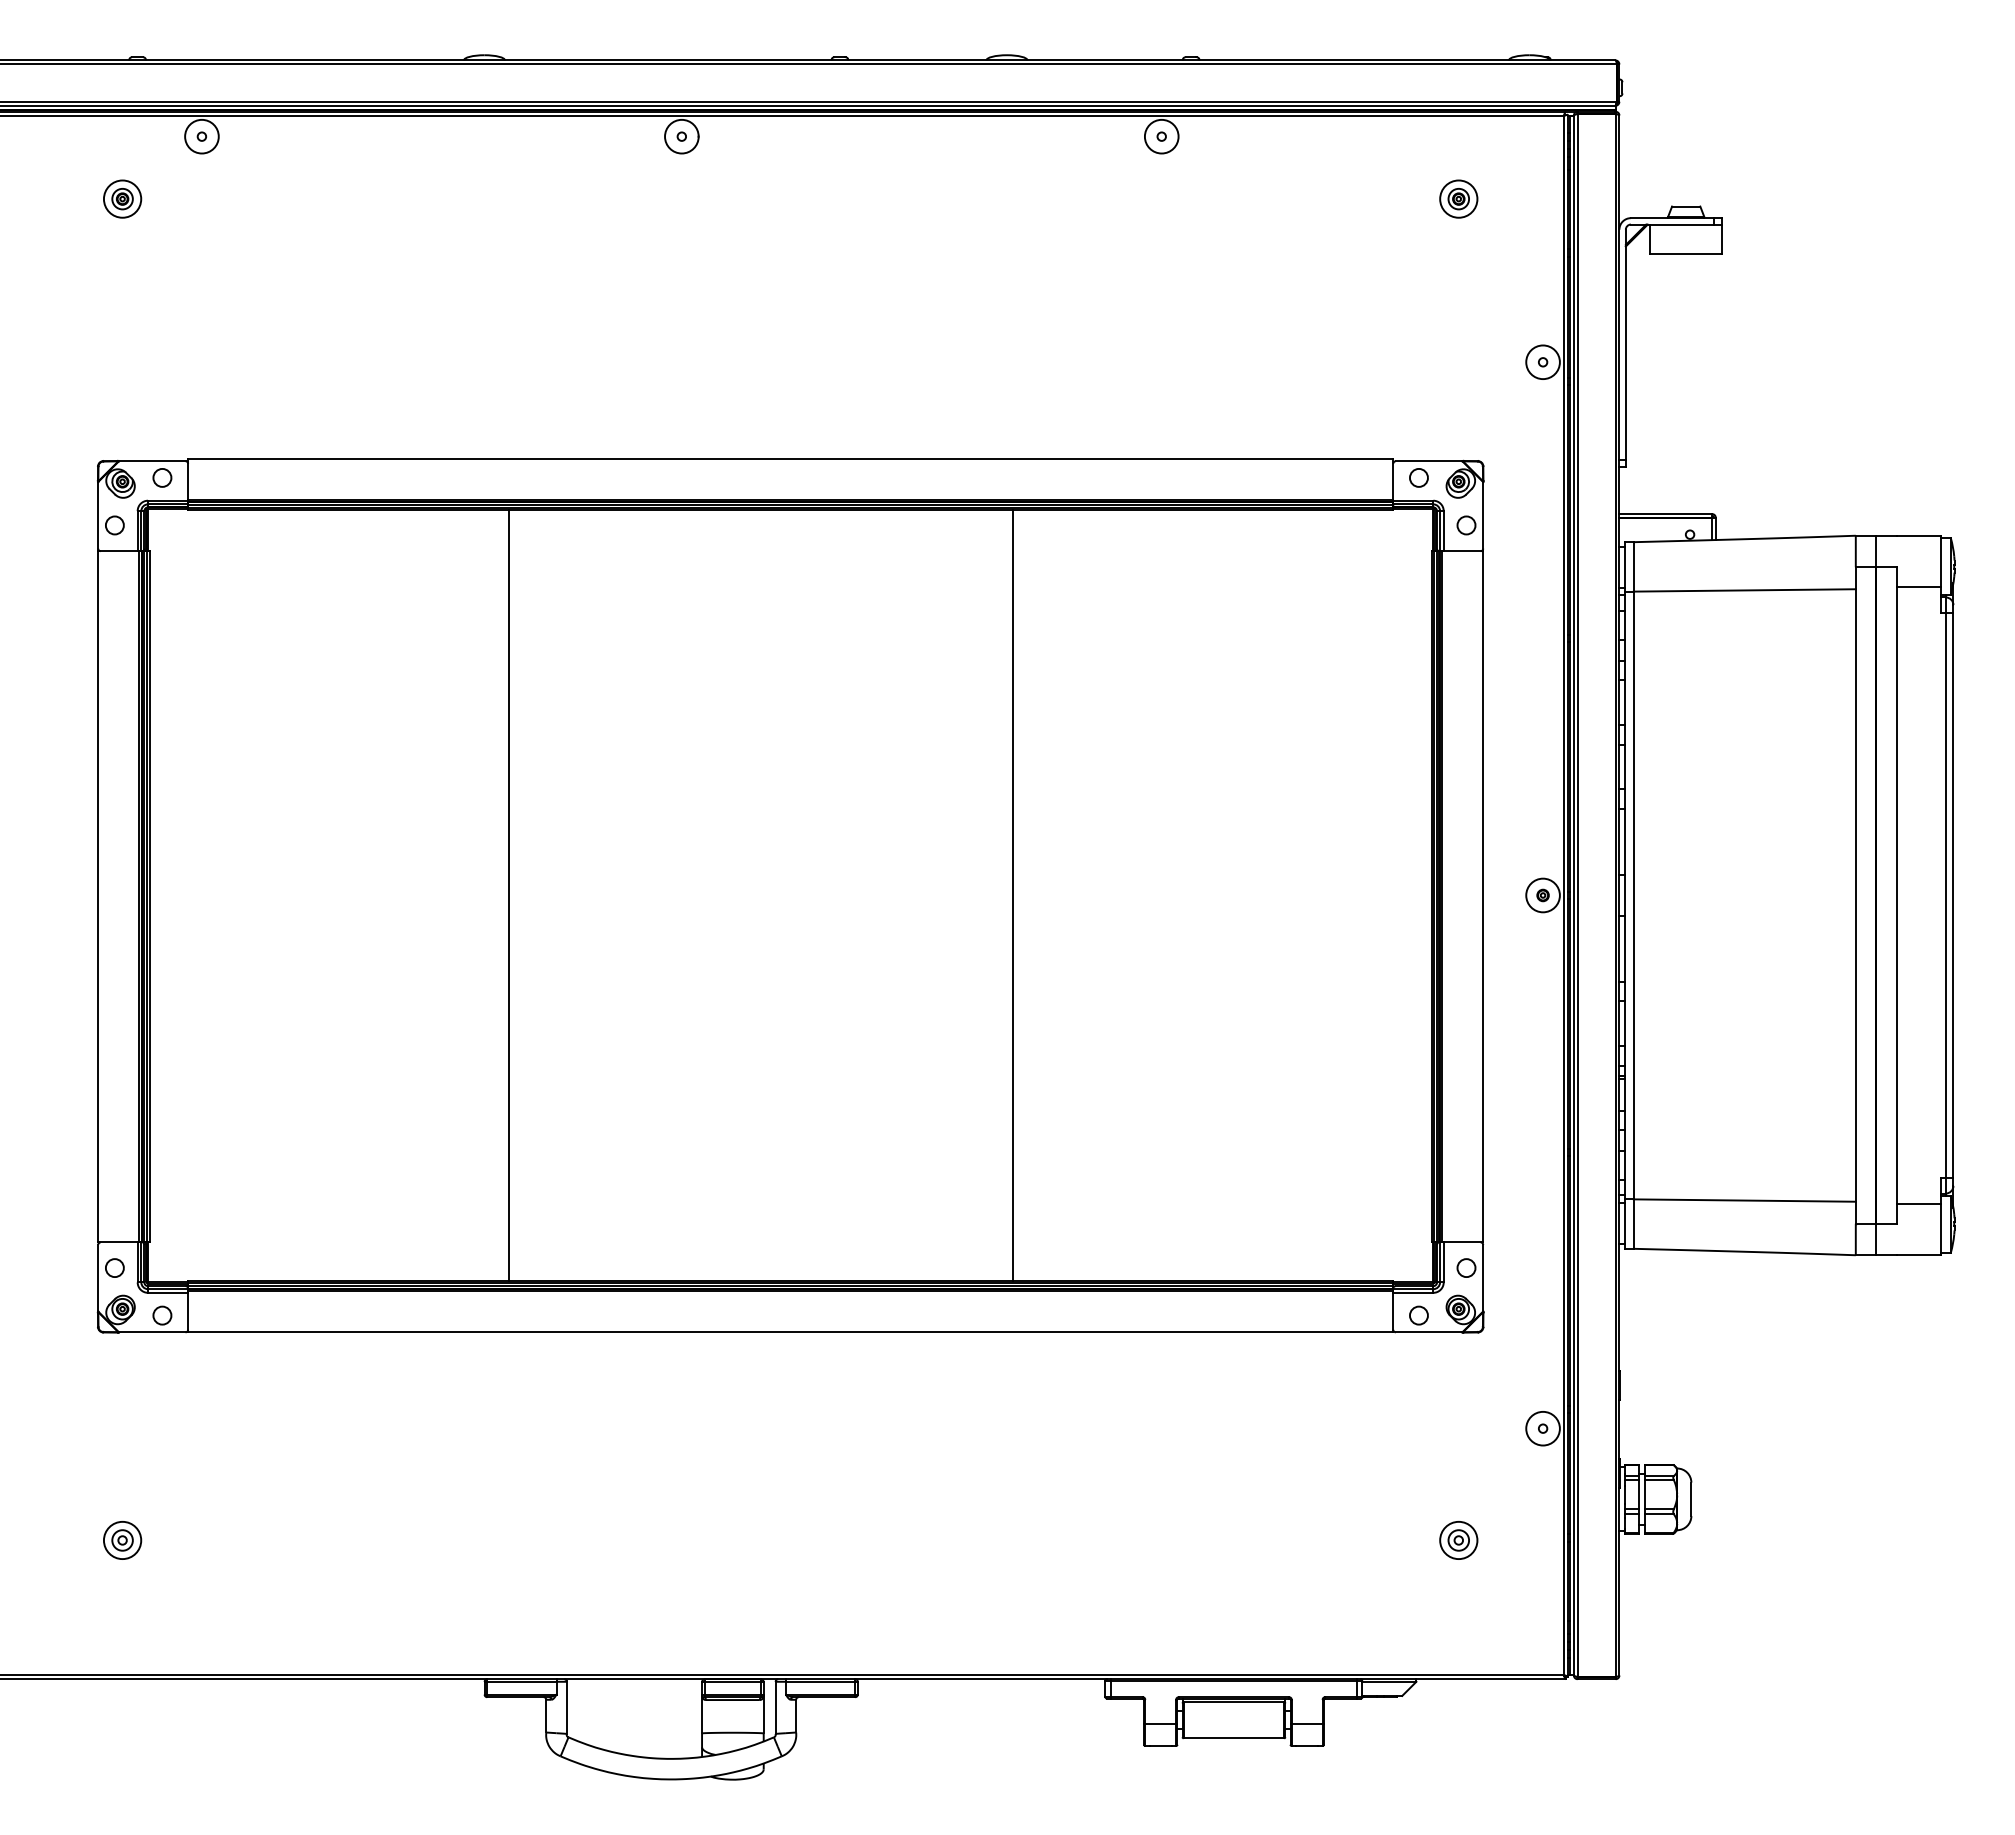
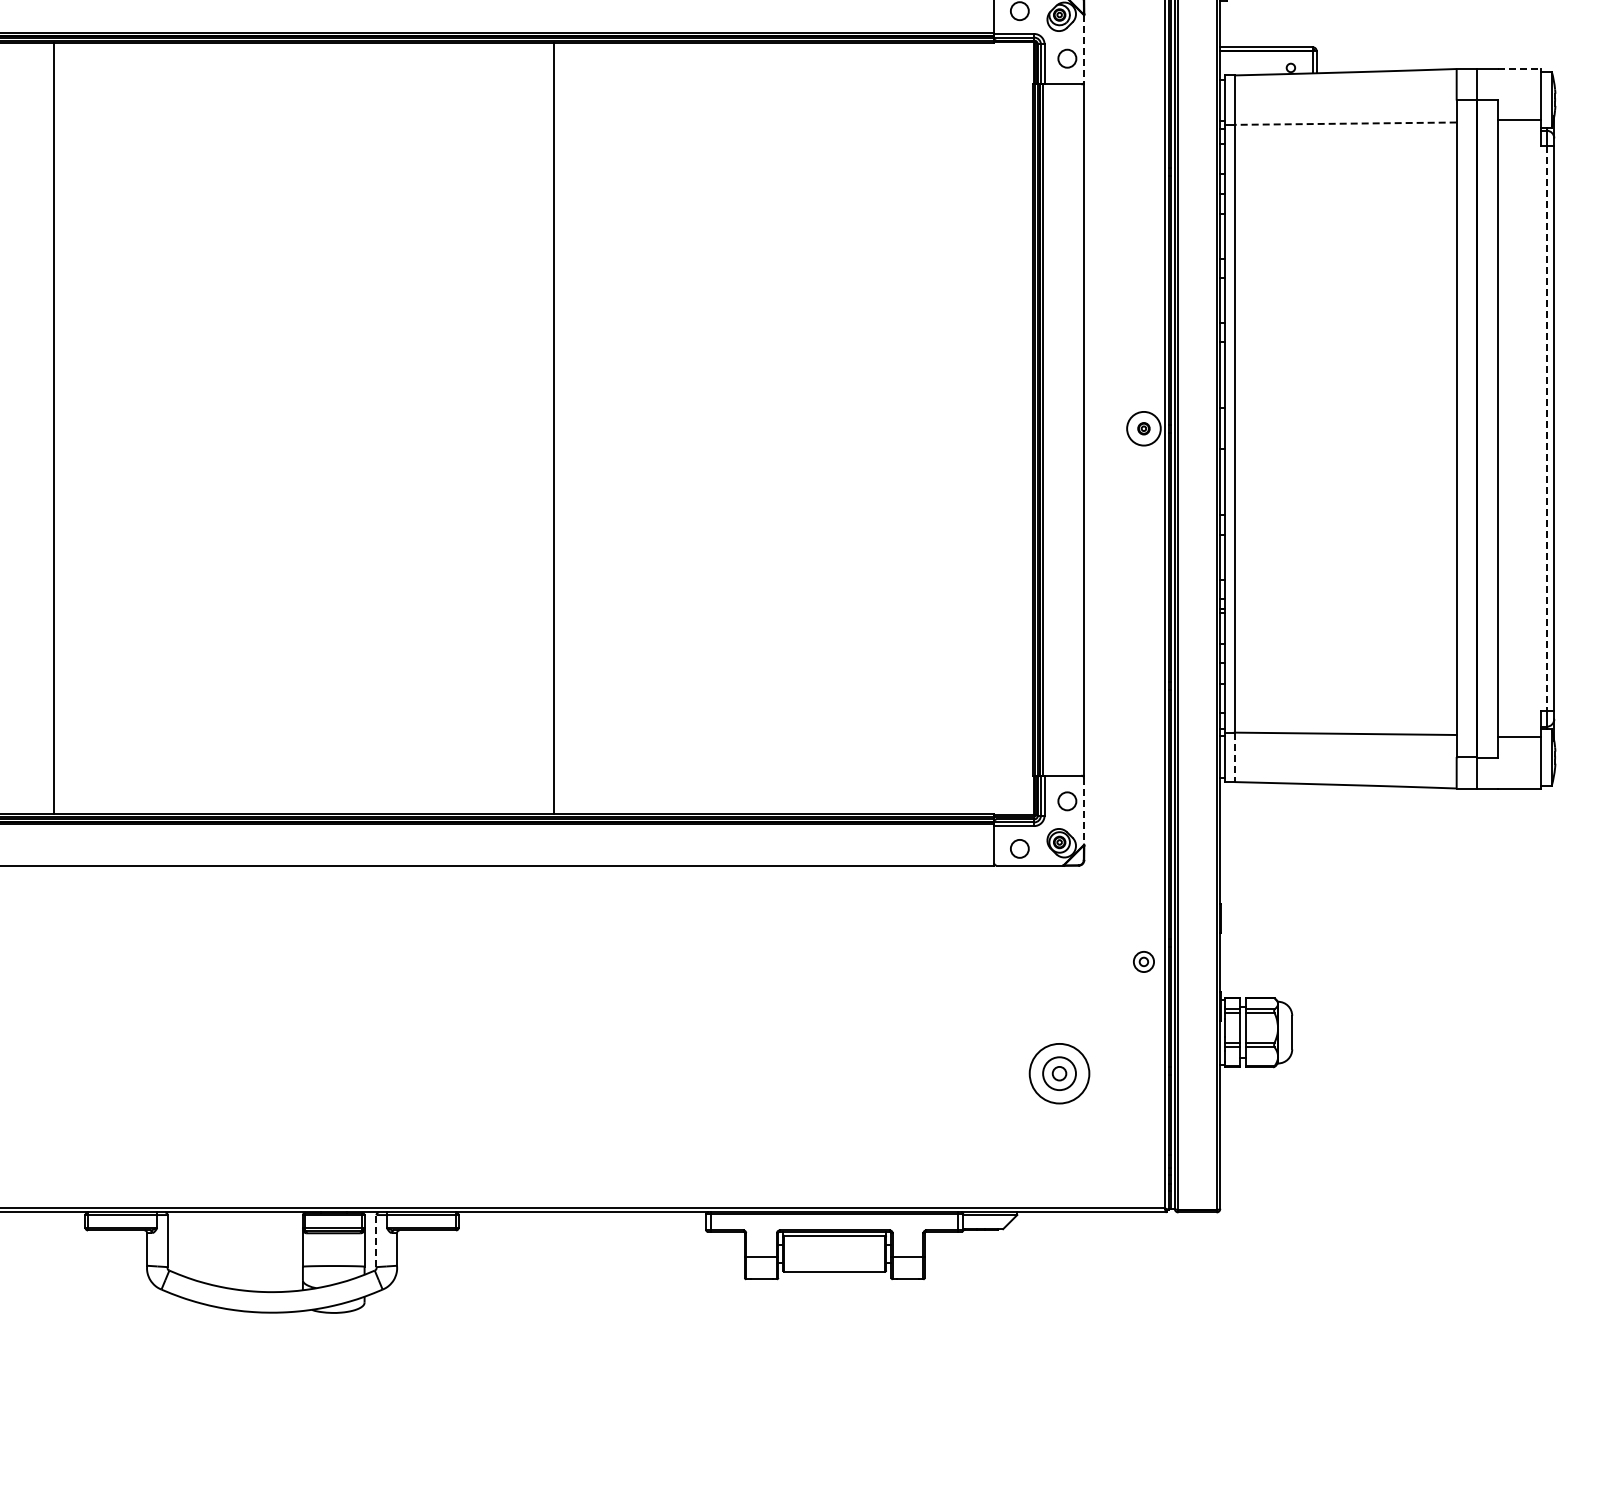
line: (1483, 515) -> (1084, 48), solid -> dashed
line: (1918, 535) -> (1519, 68), solid -> dashed
line: (1744, 590) -> (1345, 123), solid -> dashed
line: (509, 895) -> (54, 428), moved
line: (1012, 895) -> (553, 428), moved
line: (1945, 895) -> (1546, 428), solid -> dashed
line: (1633, 1224) -> (1234, 757), solid -> dashed
line: (1483, 1278) -> (1084, 811), solid -> dashed
circle: (1542, 1428) -> (1143, 961), size x0.6
part: (1458, 1540) -> (1059, 1073), size x1.6
line: (775, 1707) -> (376, 1240), solid -> dashed

